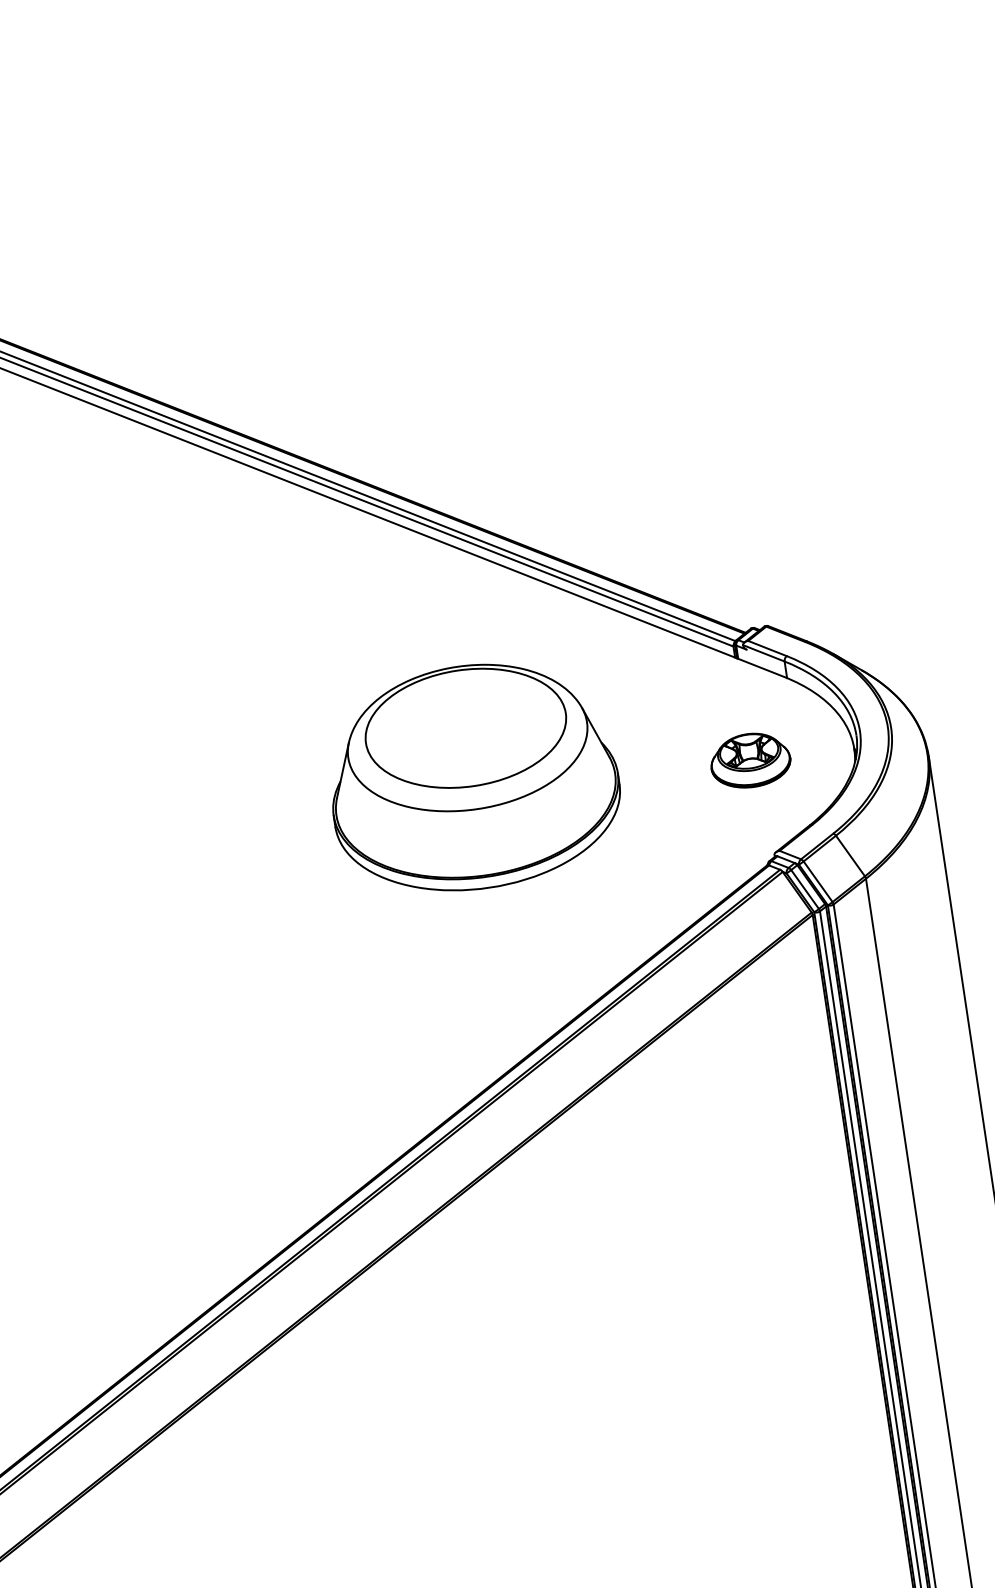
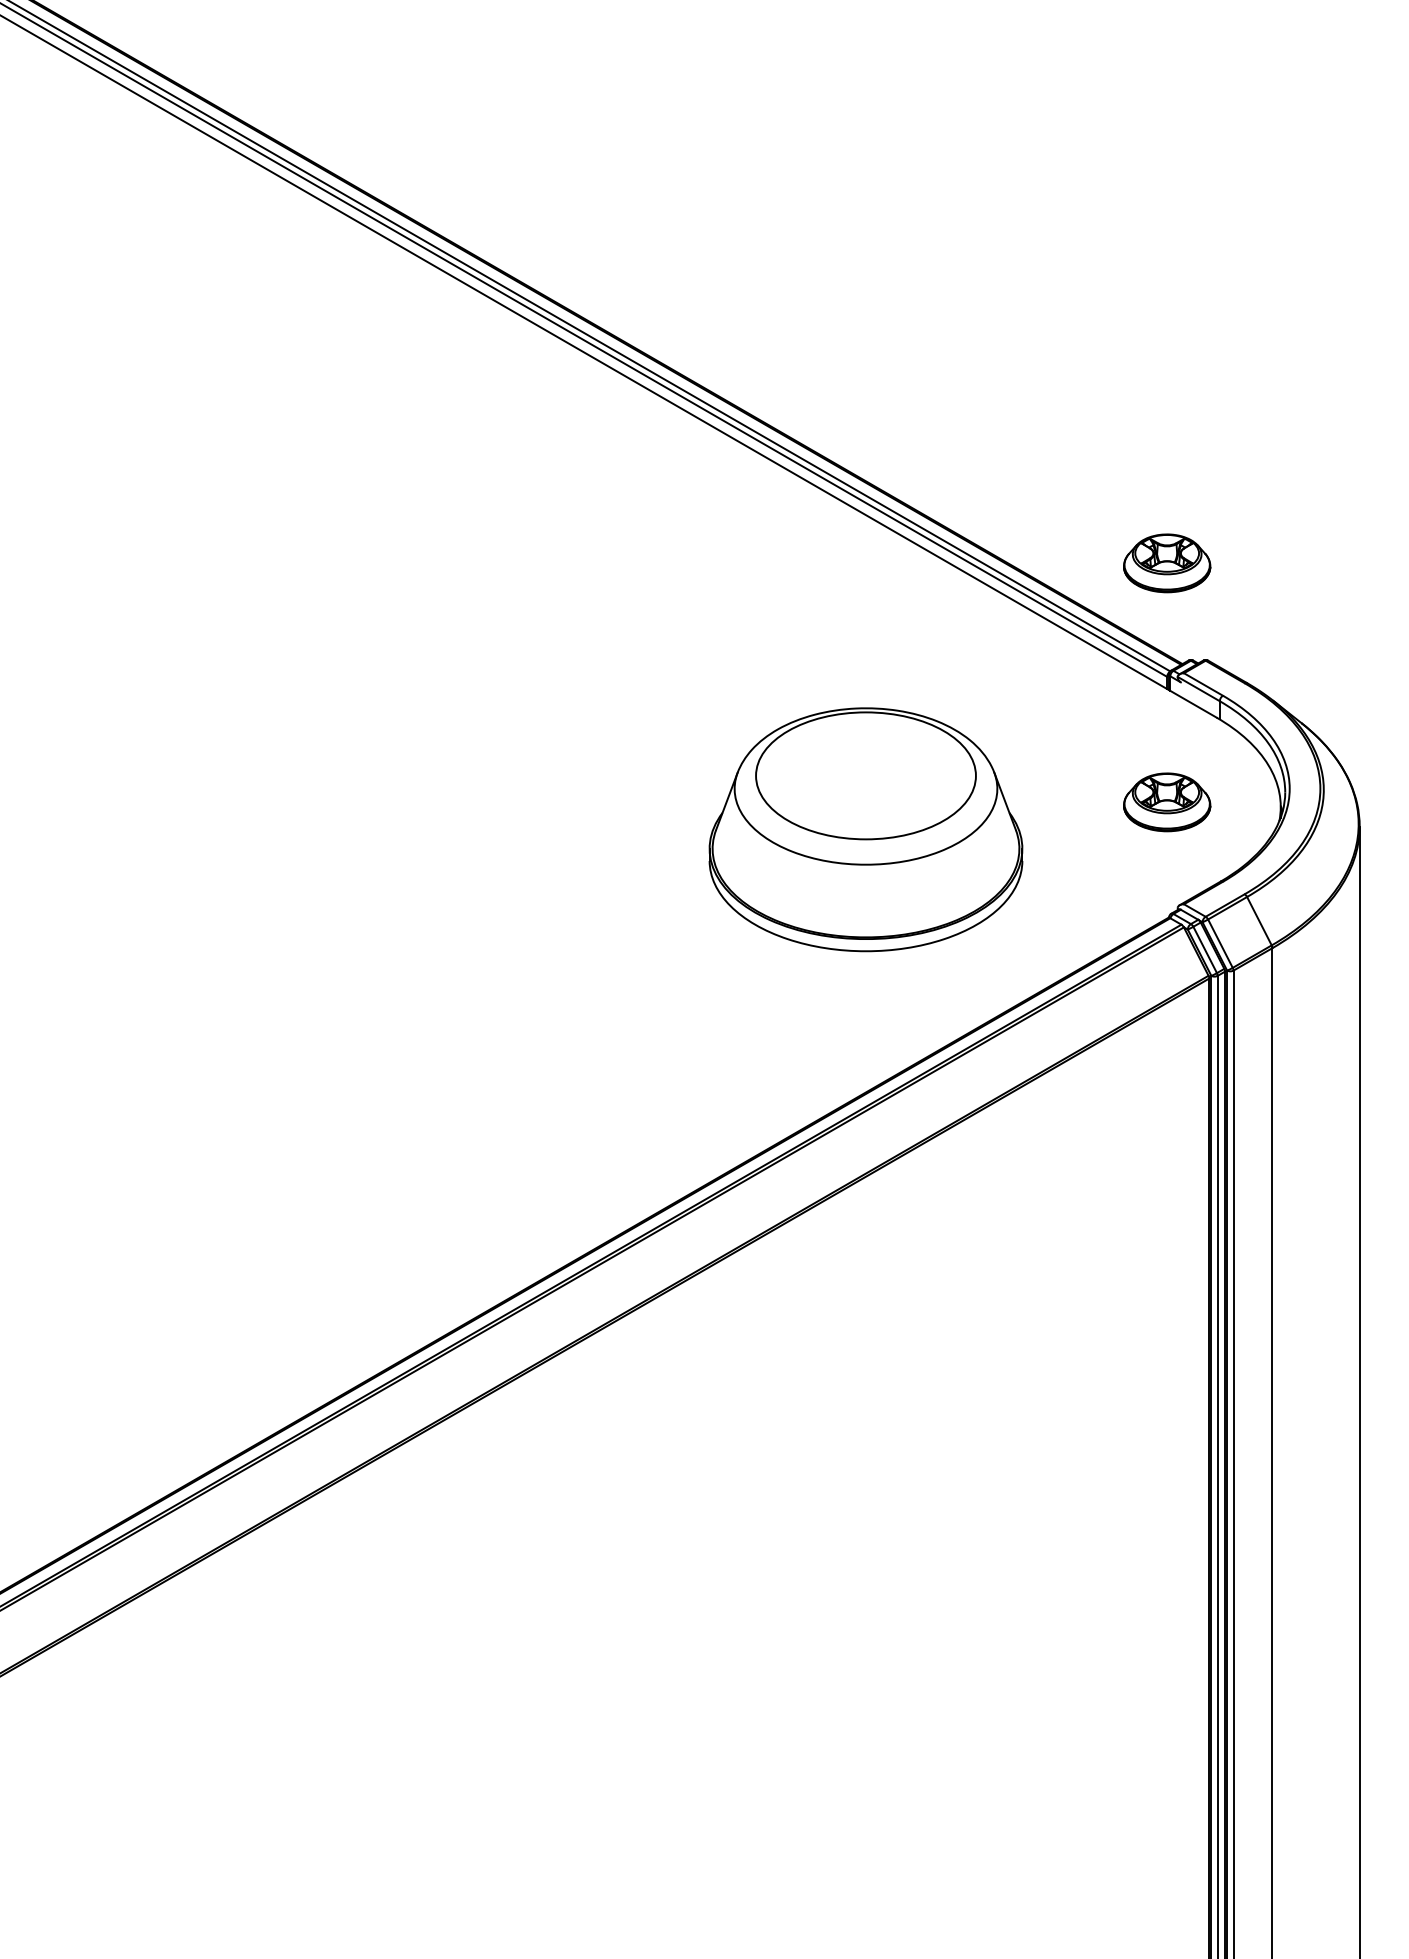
part: (718, 543) -> (1167, 563), added
part: (472, 777) -> (865, 829), moved

